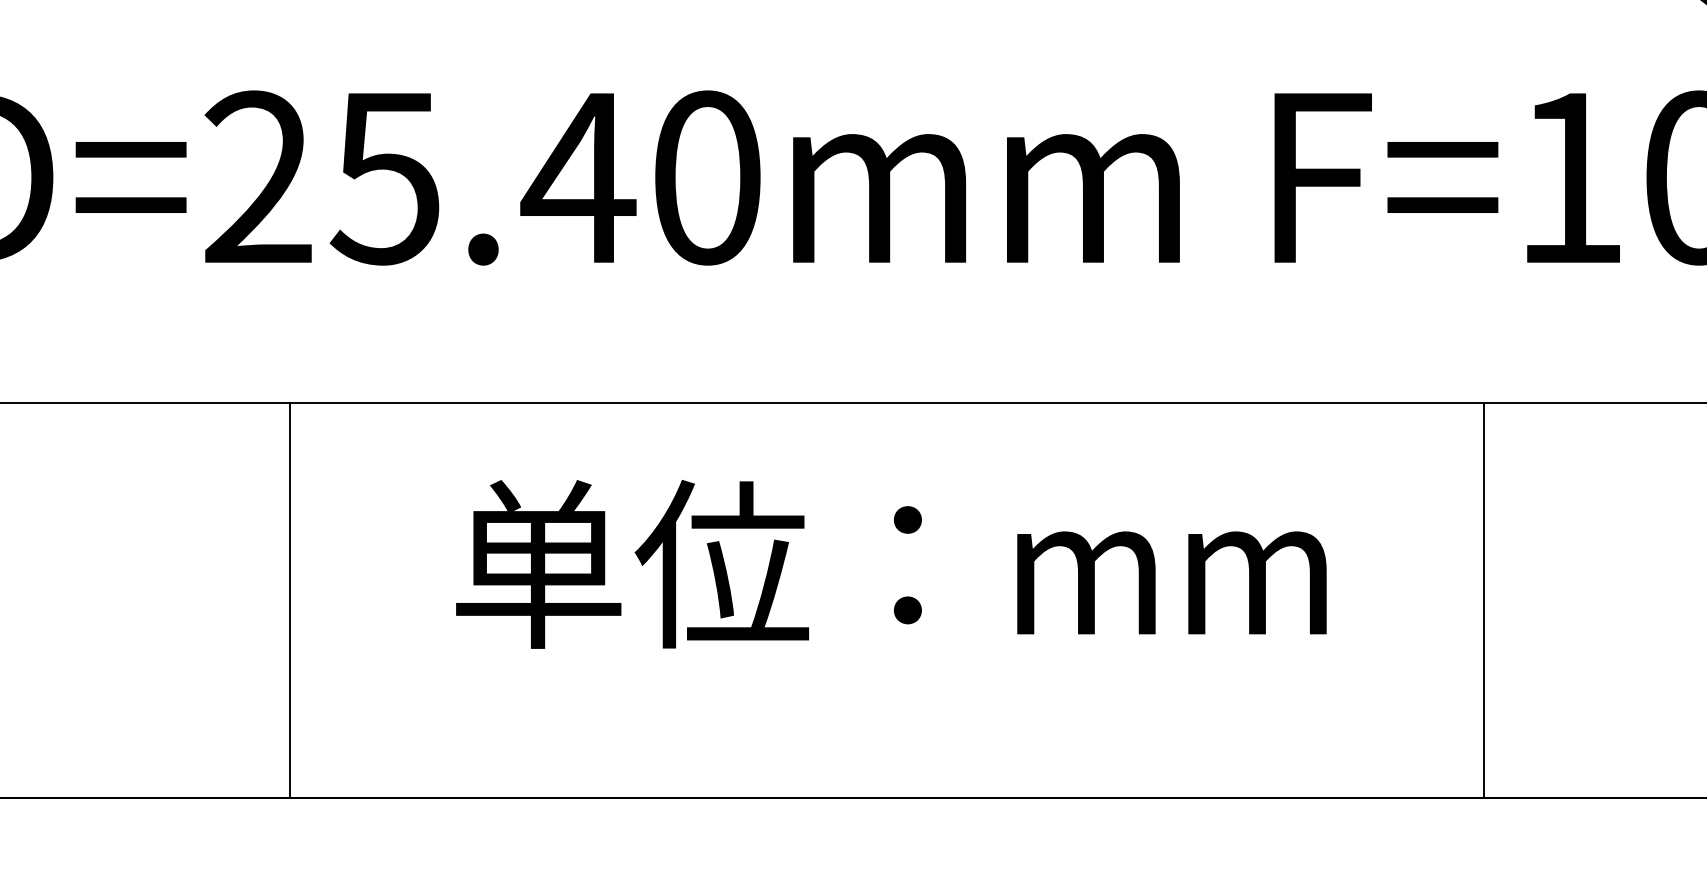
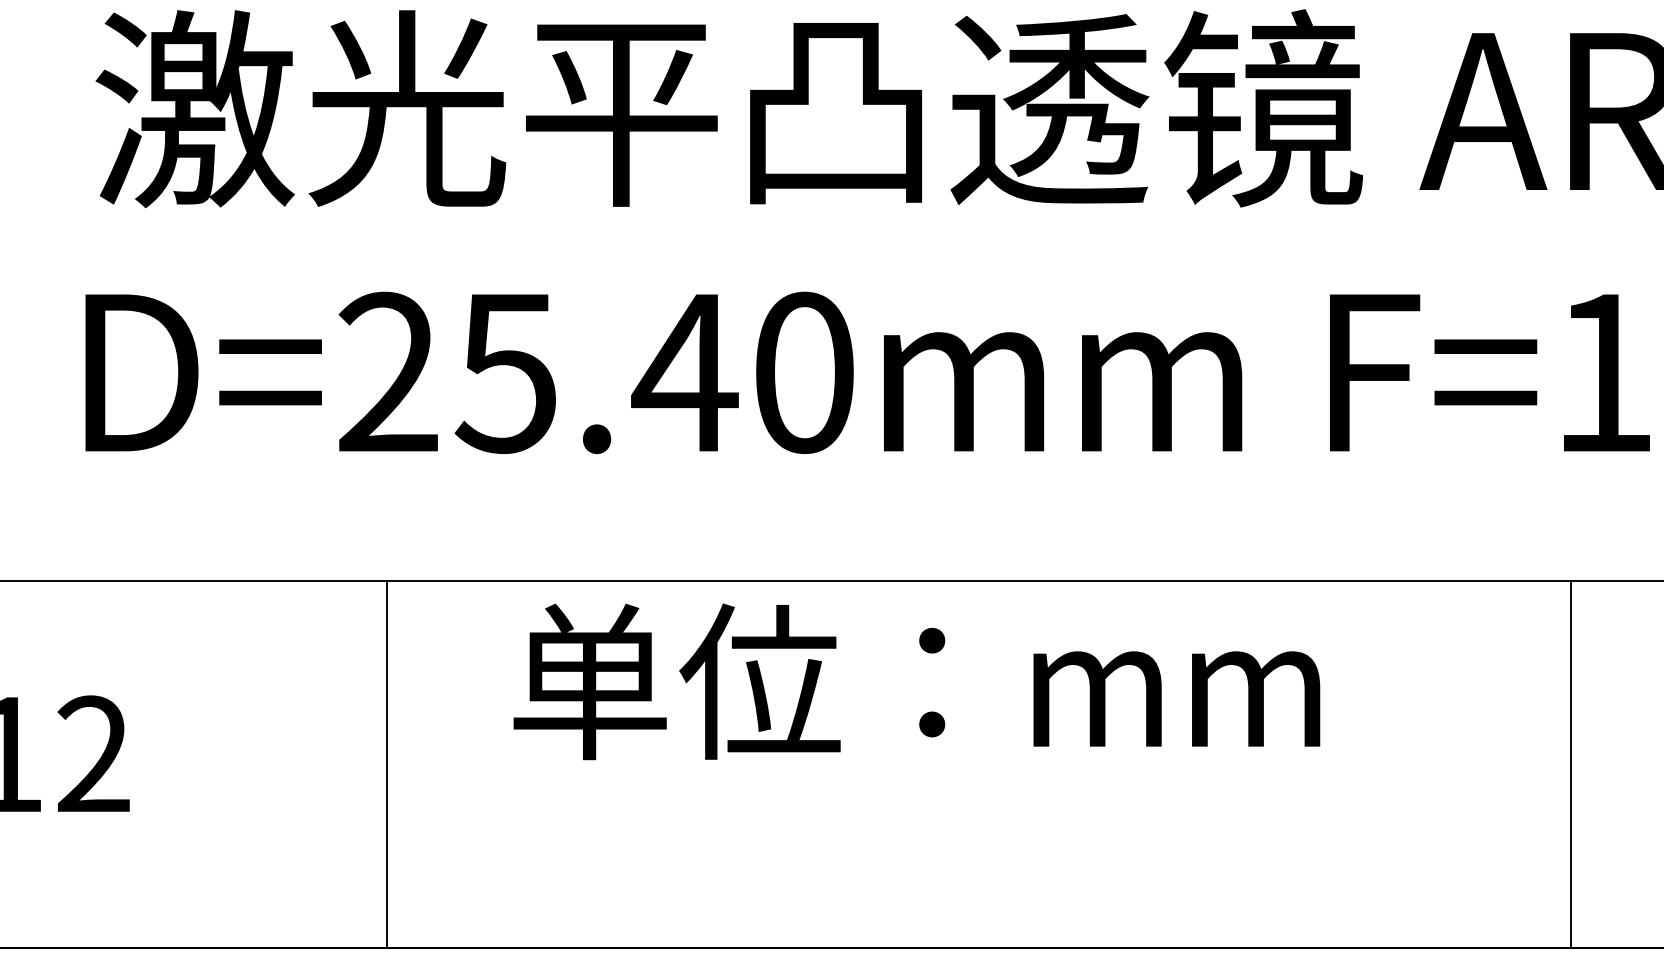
text: (890, 564) -> (916, 681), moved
line: (290, 600) -> (387, 764), moved
line: (1483, 600) -> (1570, 764), moved

